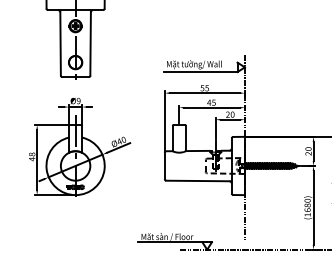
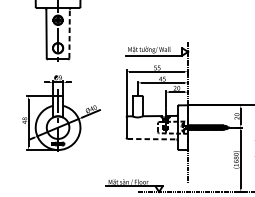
line: (90, 43) -> (69, 33), solid -> dashed
line: (197, 180) -> (151, 138), solid -> dashed

